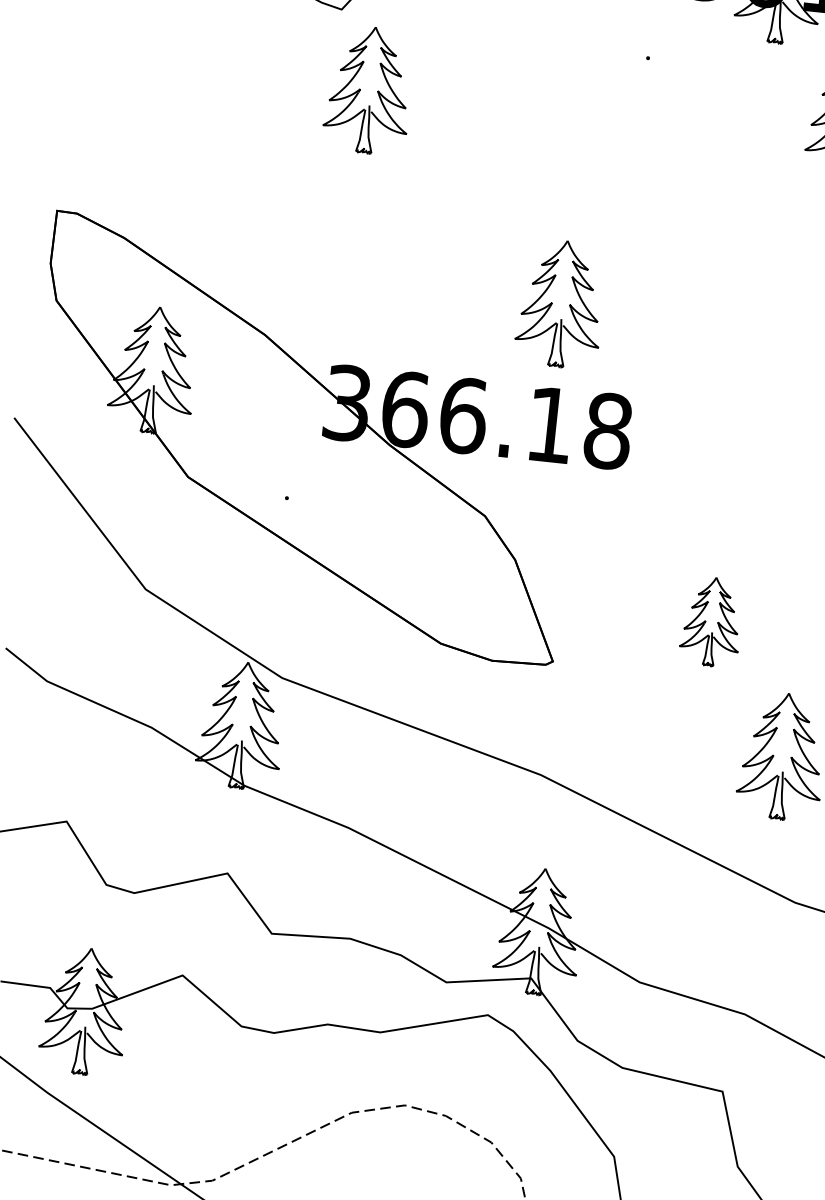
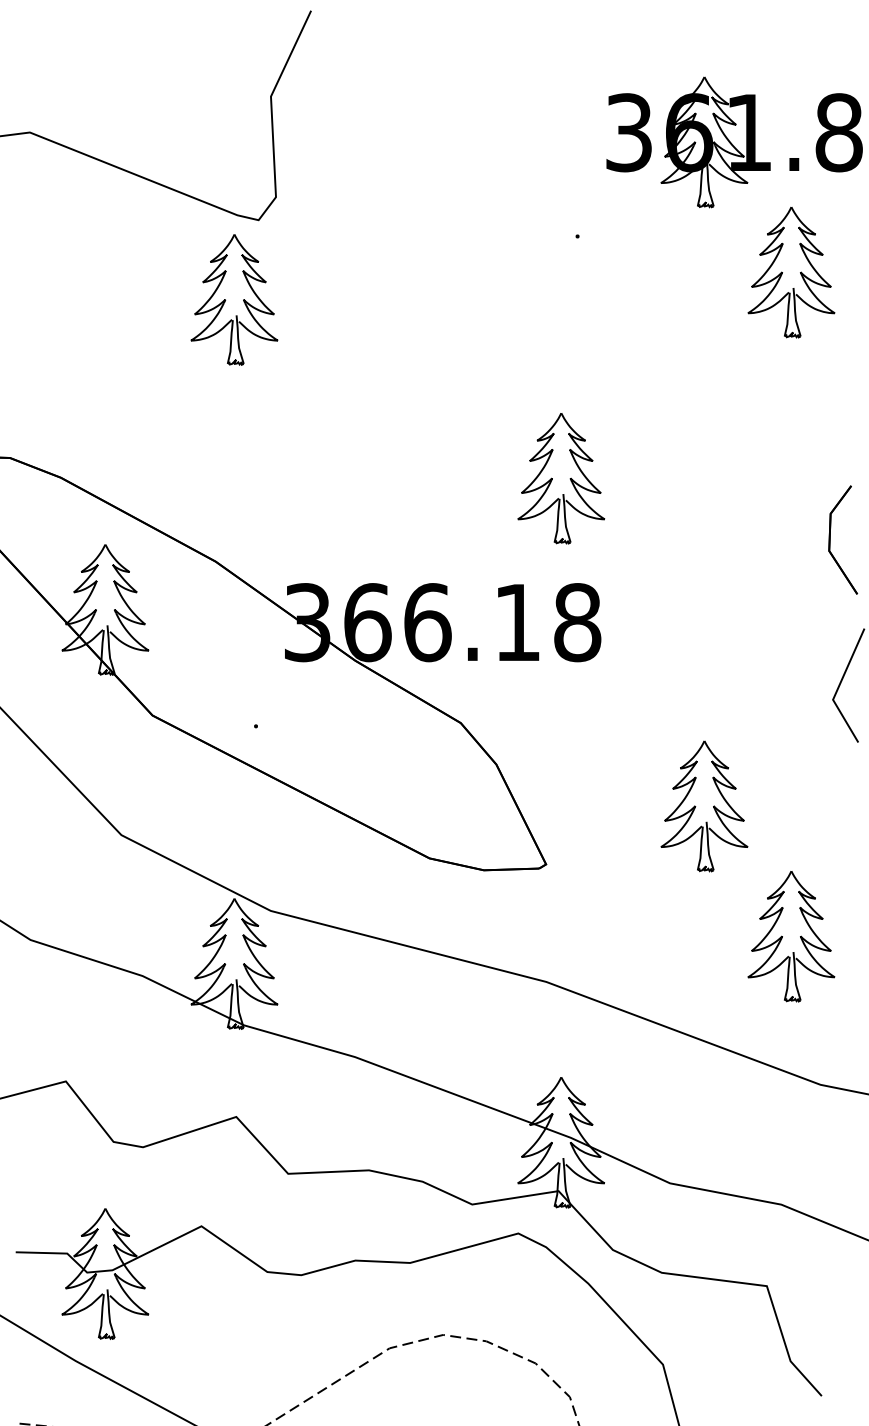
part: (369, 89) -> (234, 299), moved
part: (561, 303) -> (561, 478), moved
part: (711, 621) -> (704, 806), size x1.43

